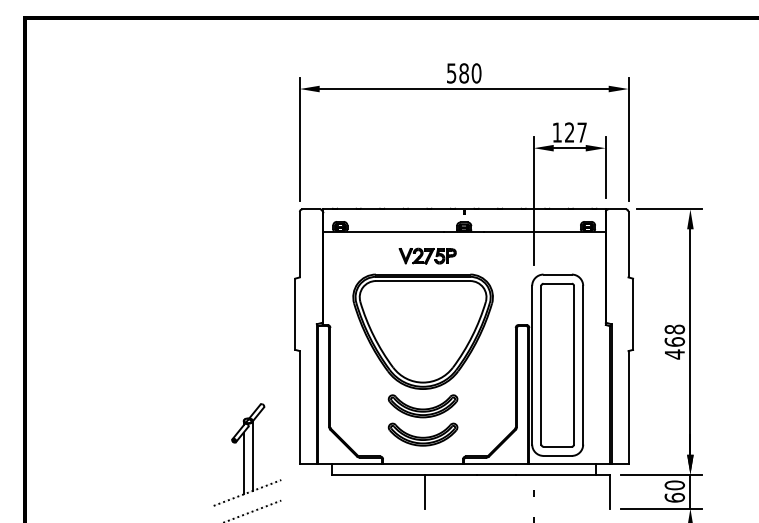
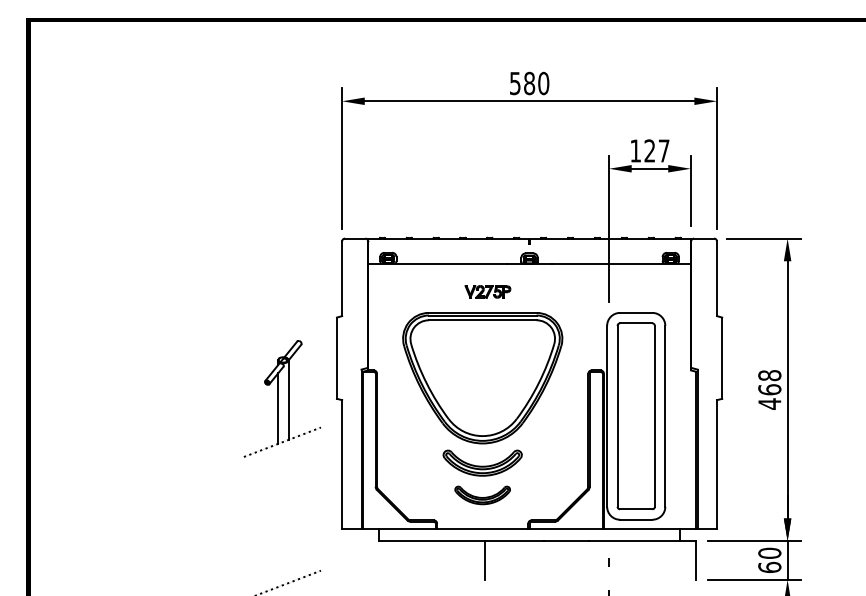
part: (427, 255) -> (487, 291), size x0.7
part: (422, 434) -> (482, 495), size x0.7
part: (247, 454) -> (282, 398), moved

